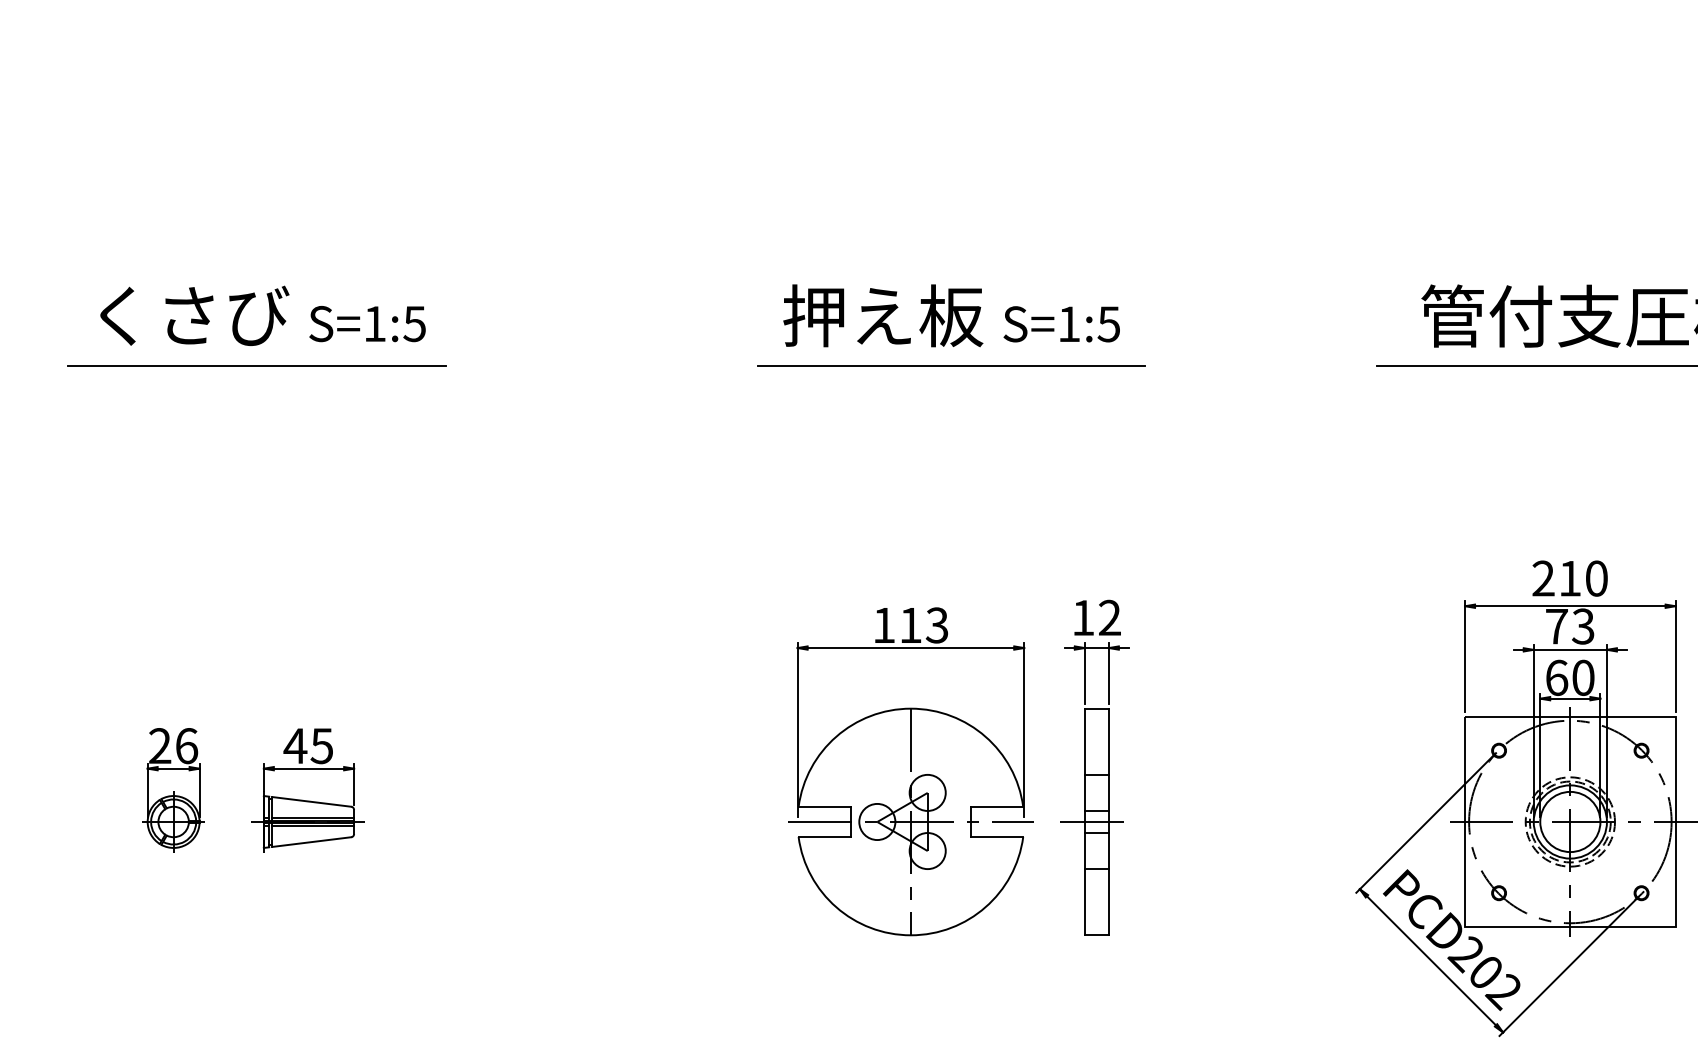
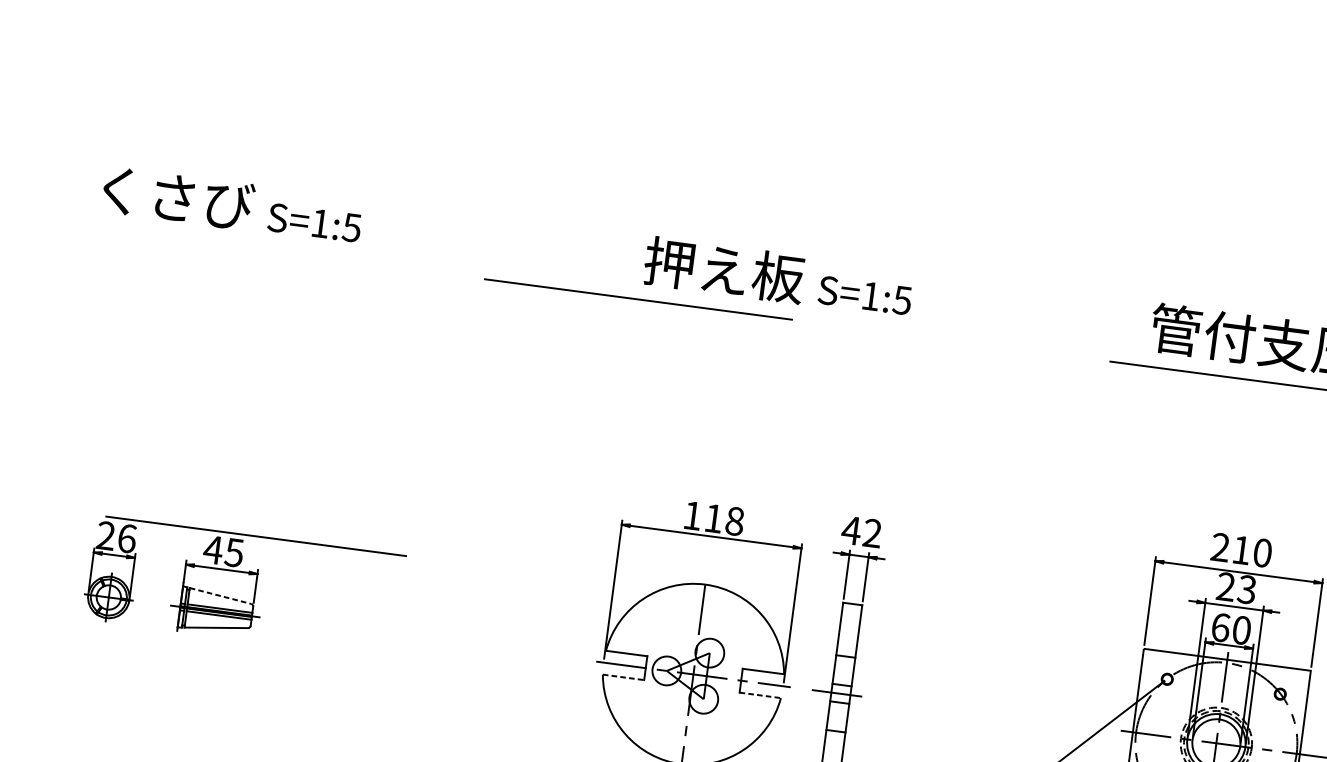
line: (256, 365) -> (255, 535), moved
line: (951, 365) -> (638, 298), moved
text: (1083, 617) -> (851, 530), 12 -> 42
text: (936, 625) -> (734, 521), 113 -> 118
text: (1556, 626) -> (1225, 586), 73 -> 23
line: (311, 801) -> (220, 595), solid -> dashed
line: (825, 837) -> (624, 677), solid -> dashed
line: (997, 837) -> (760, 695), solid -> dashed

